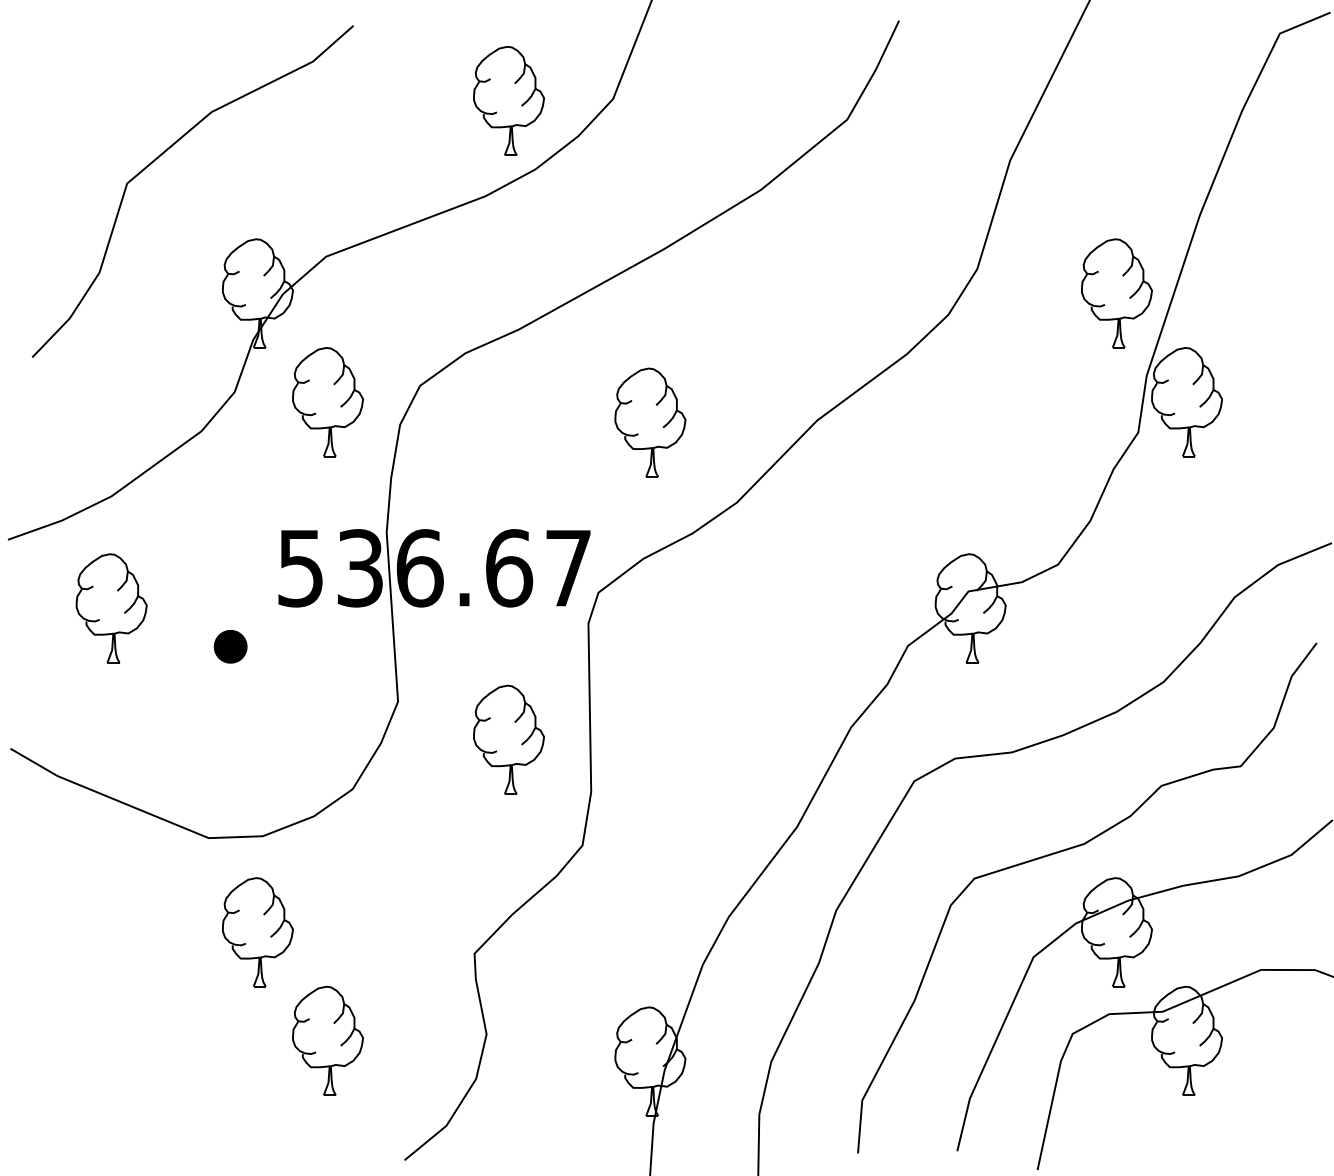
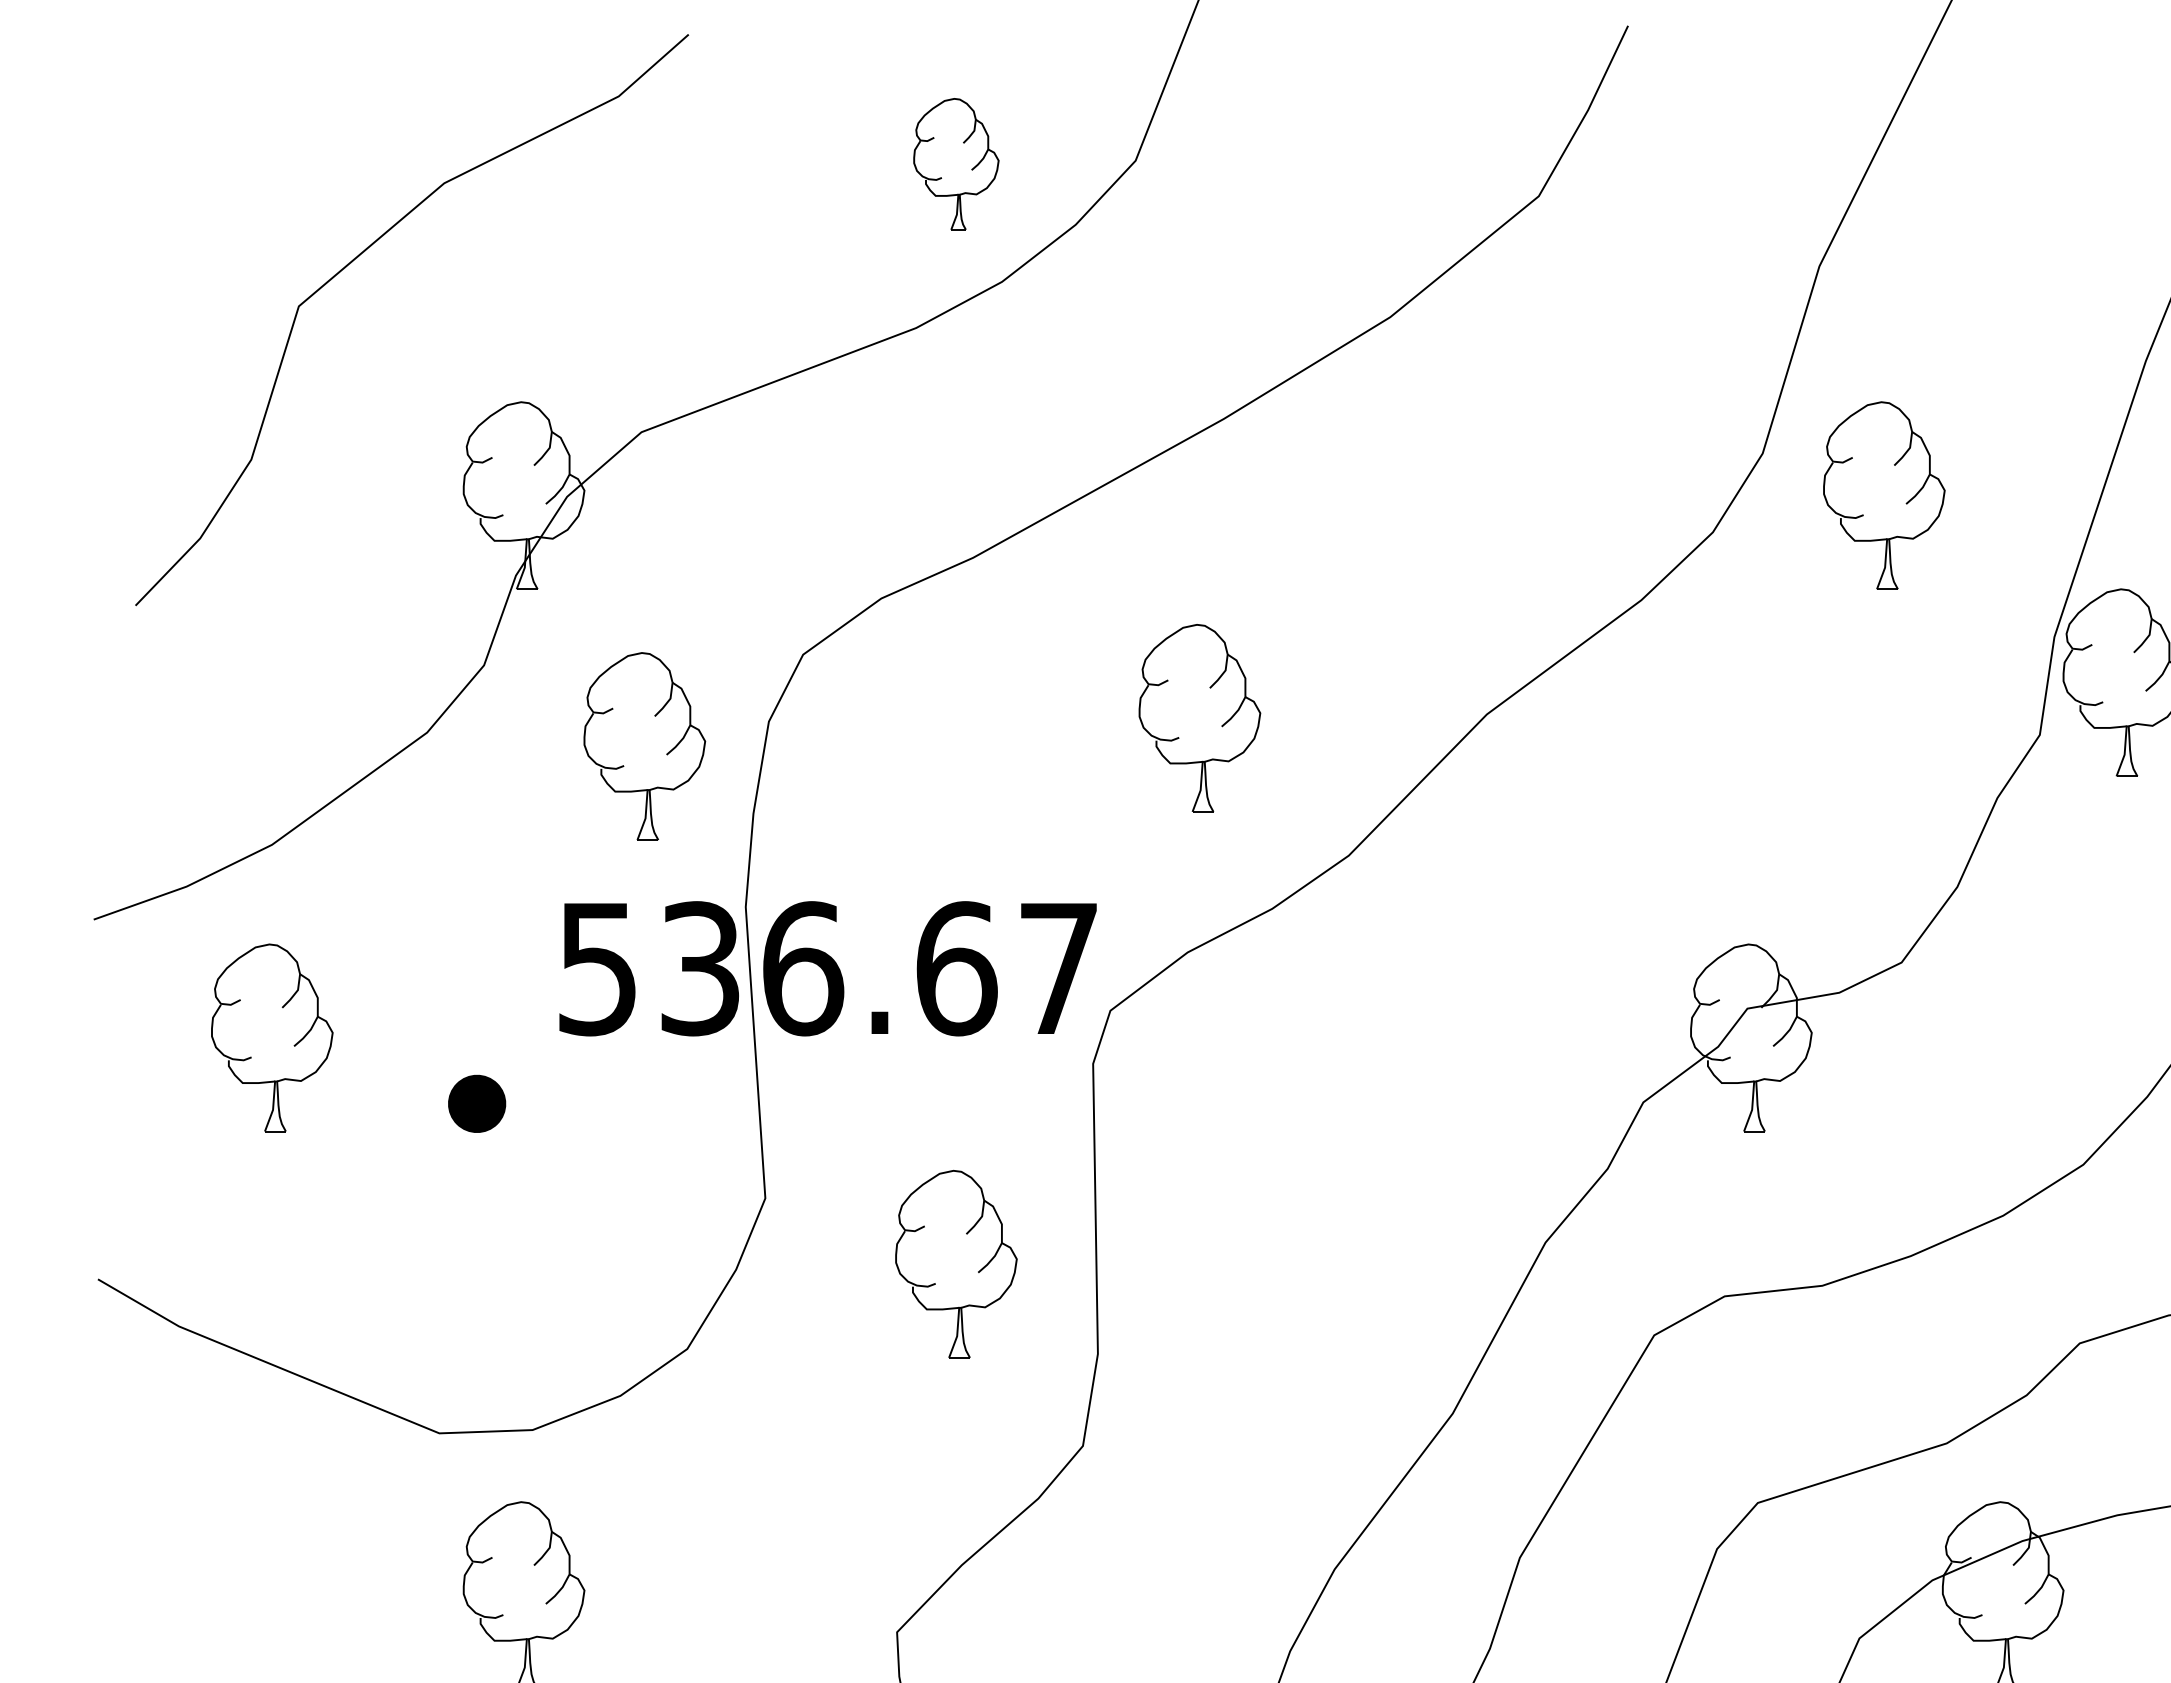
part: (508, 100) -> (955, 163), size x0.7
part: (1116, 293) -> (1883, 495), moved
part: (327, 402) -> (643, 746), moved

